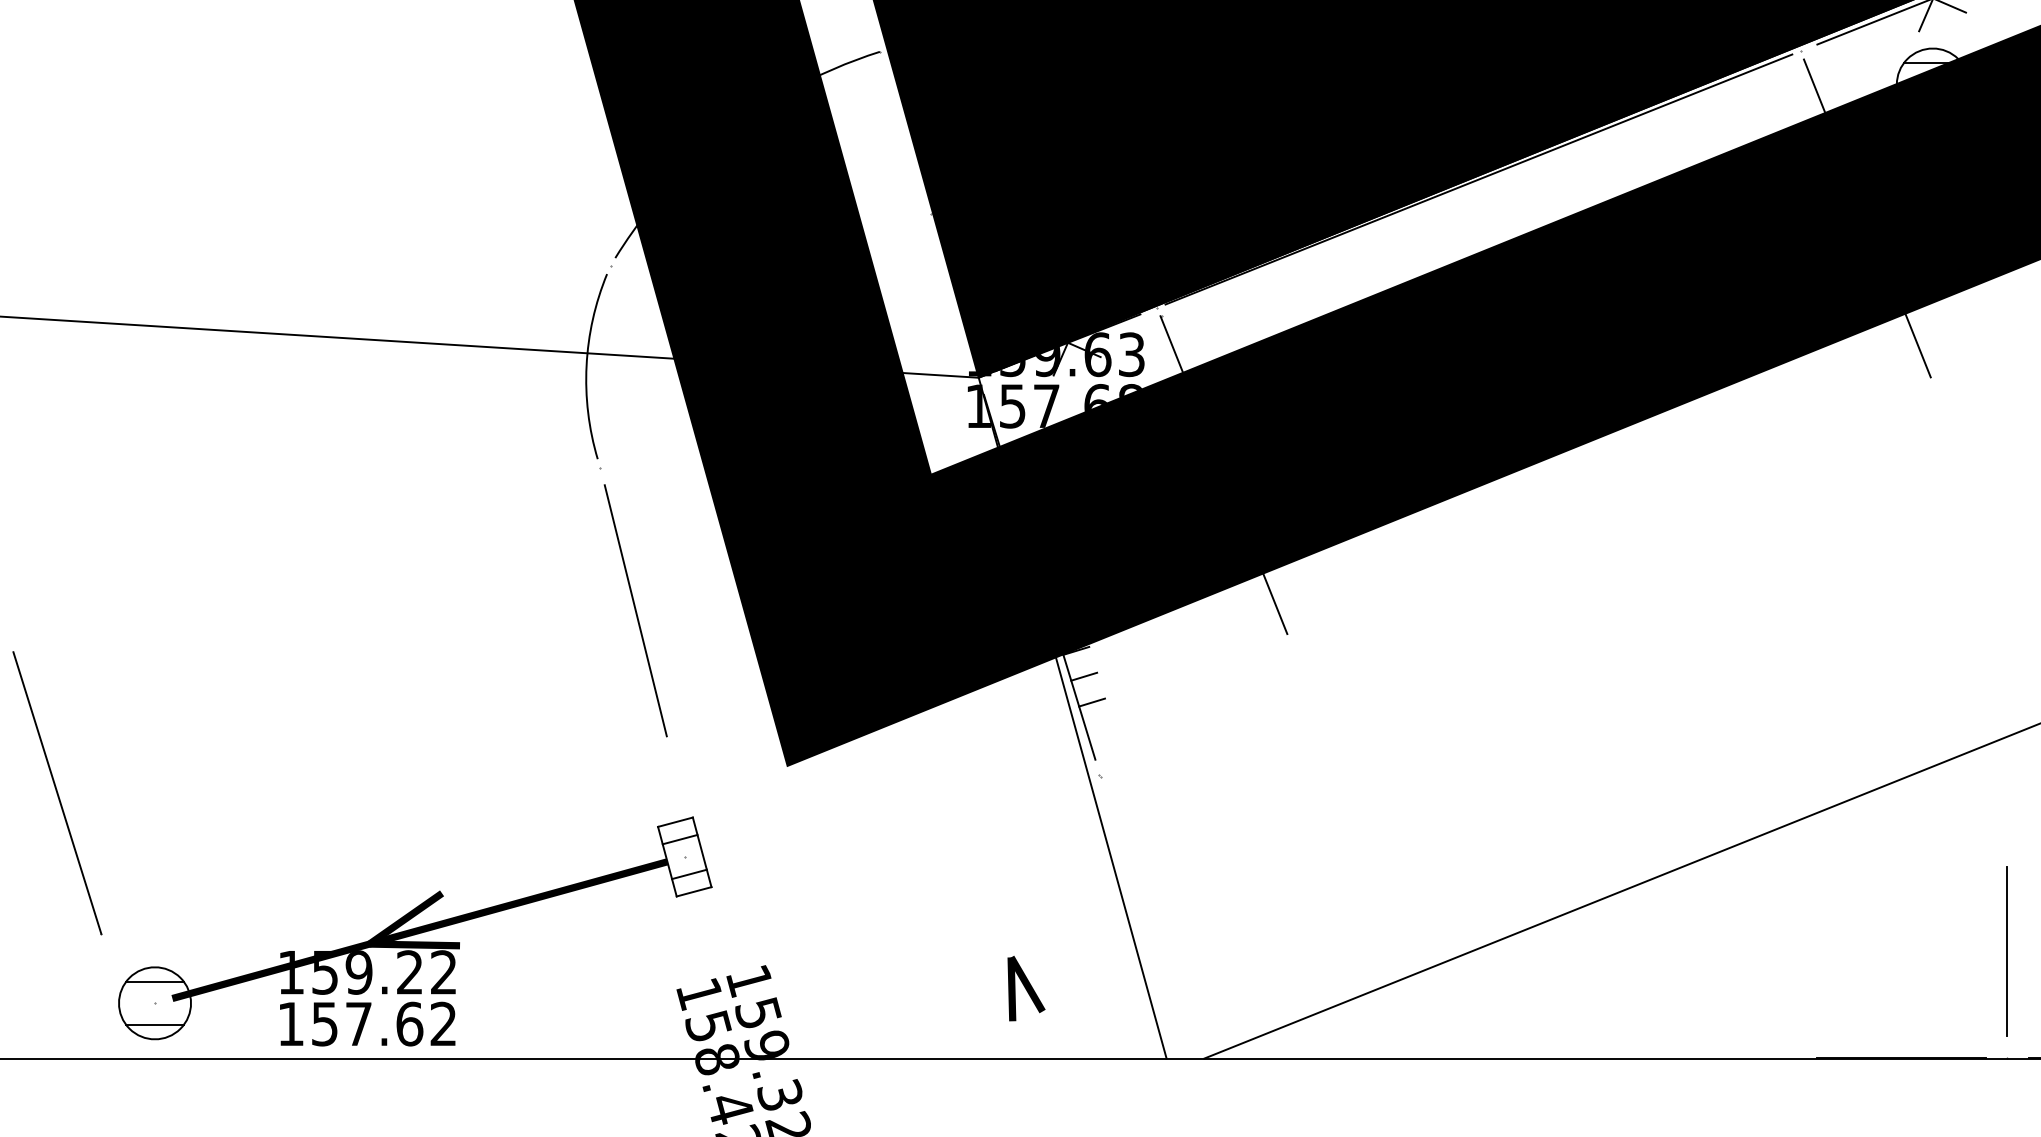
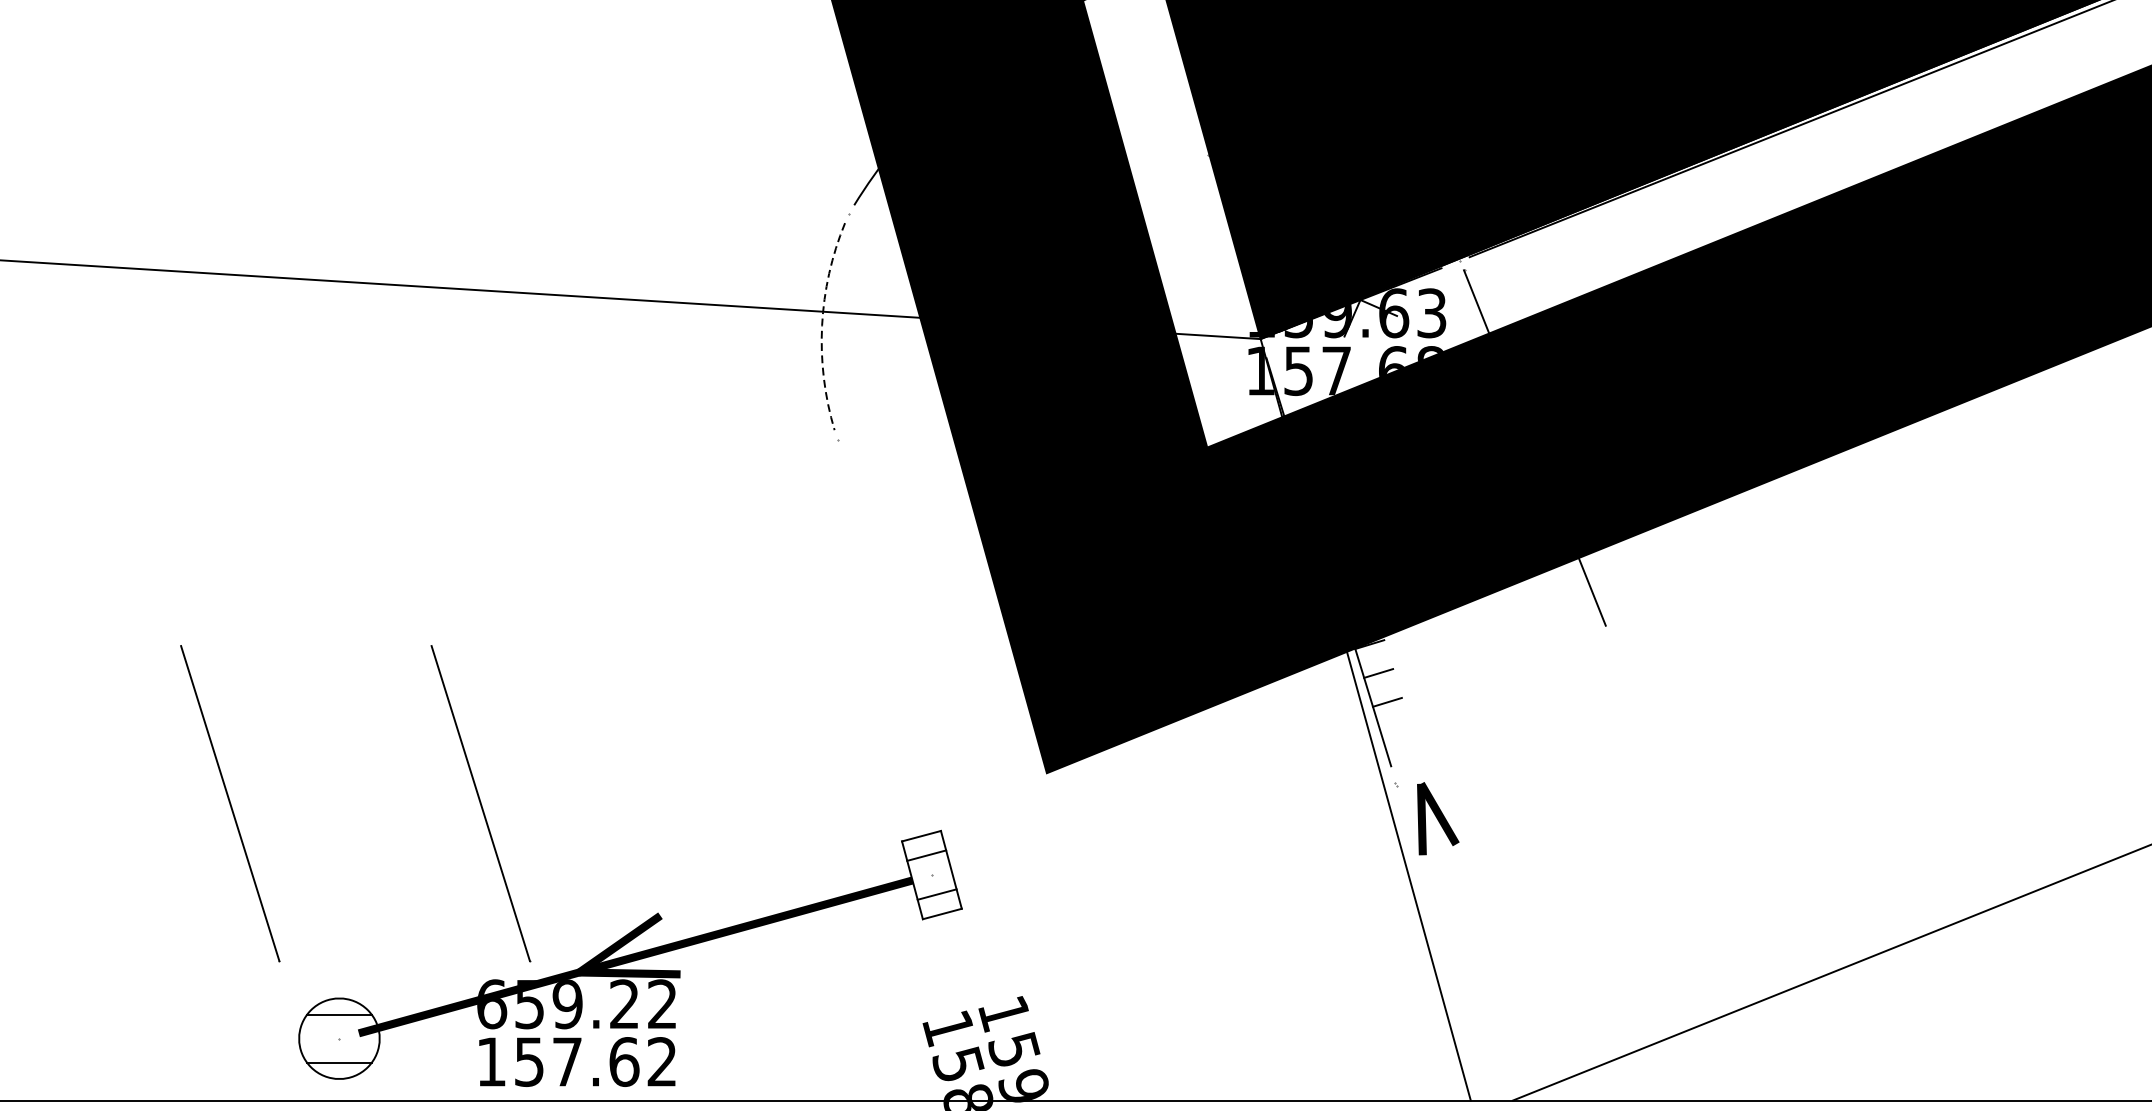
arc: (586, 365) -> (822, 325), solid -> dashed
line: (635, 610) -> (876, 599), removed
line: (281, 793) -> (480, 804), added
text: (291, 972) -> (492, 1004), 159.22 -> 659.22
part: (1026, 988) -> (1438, 818), moved

